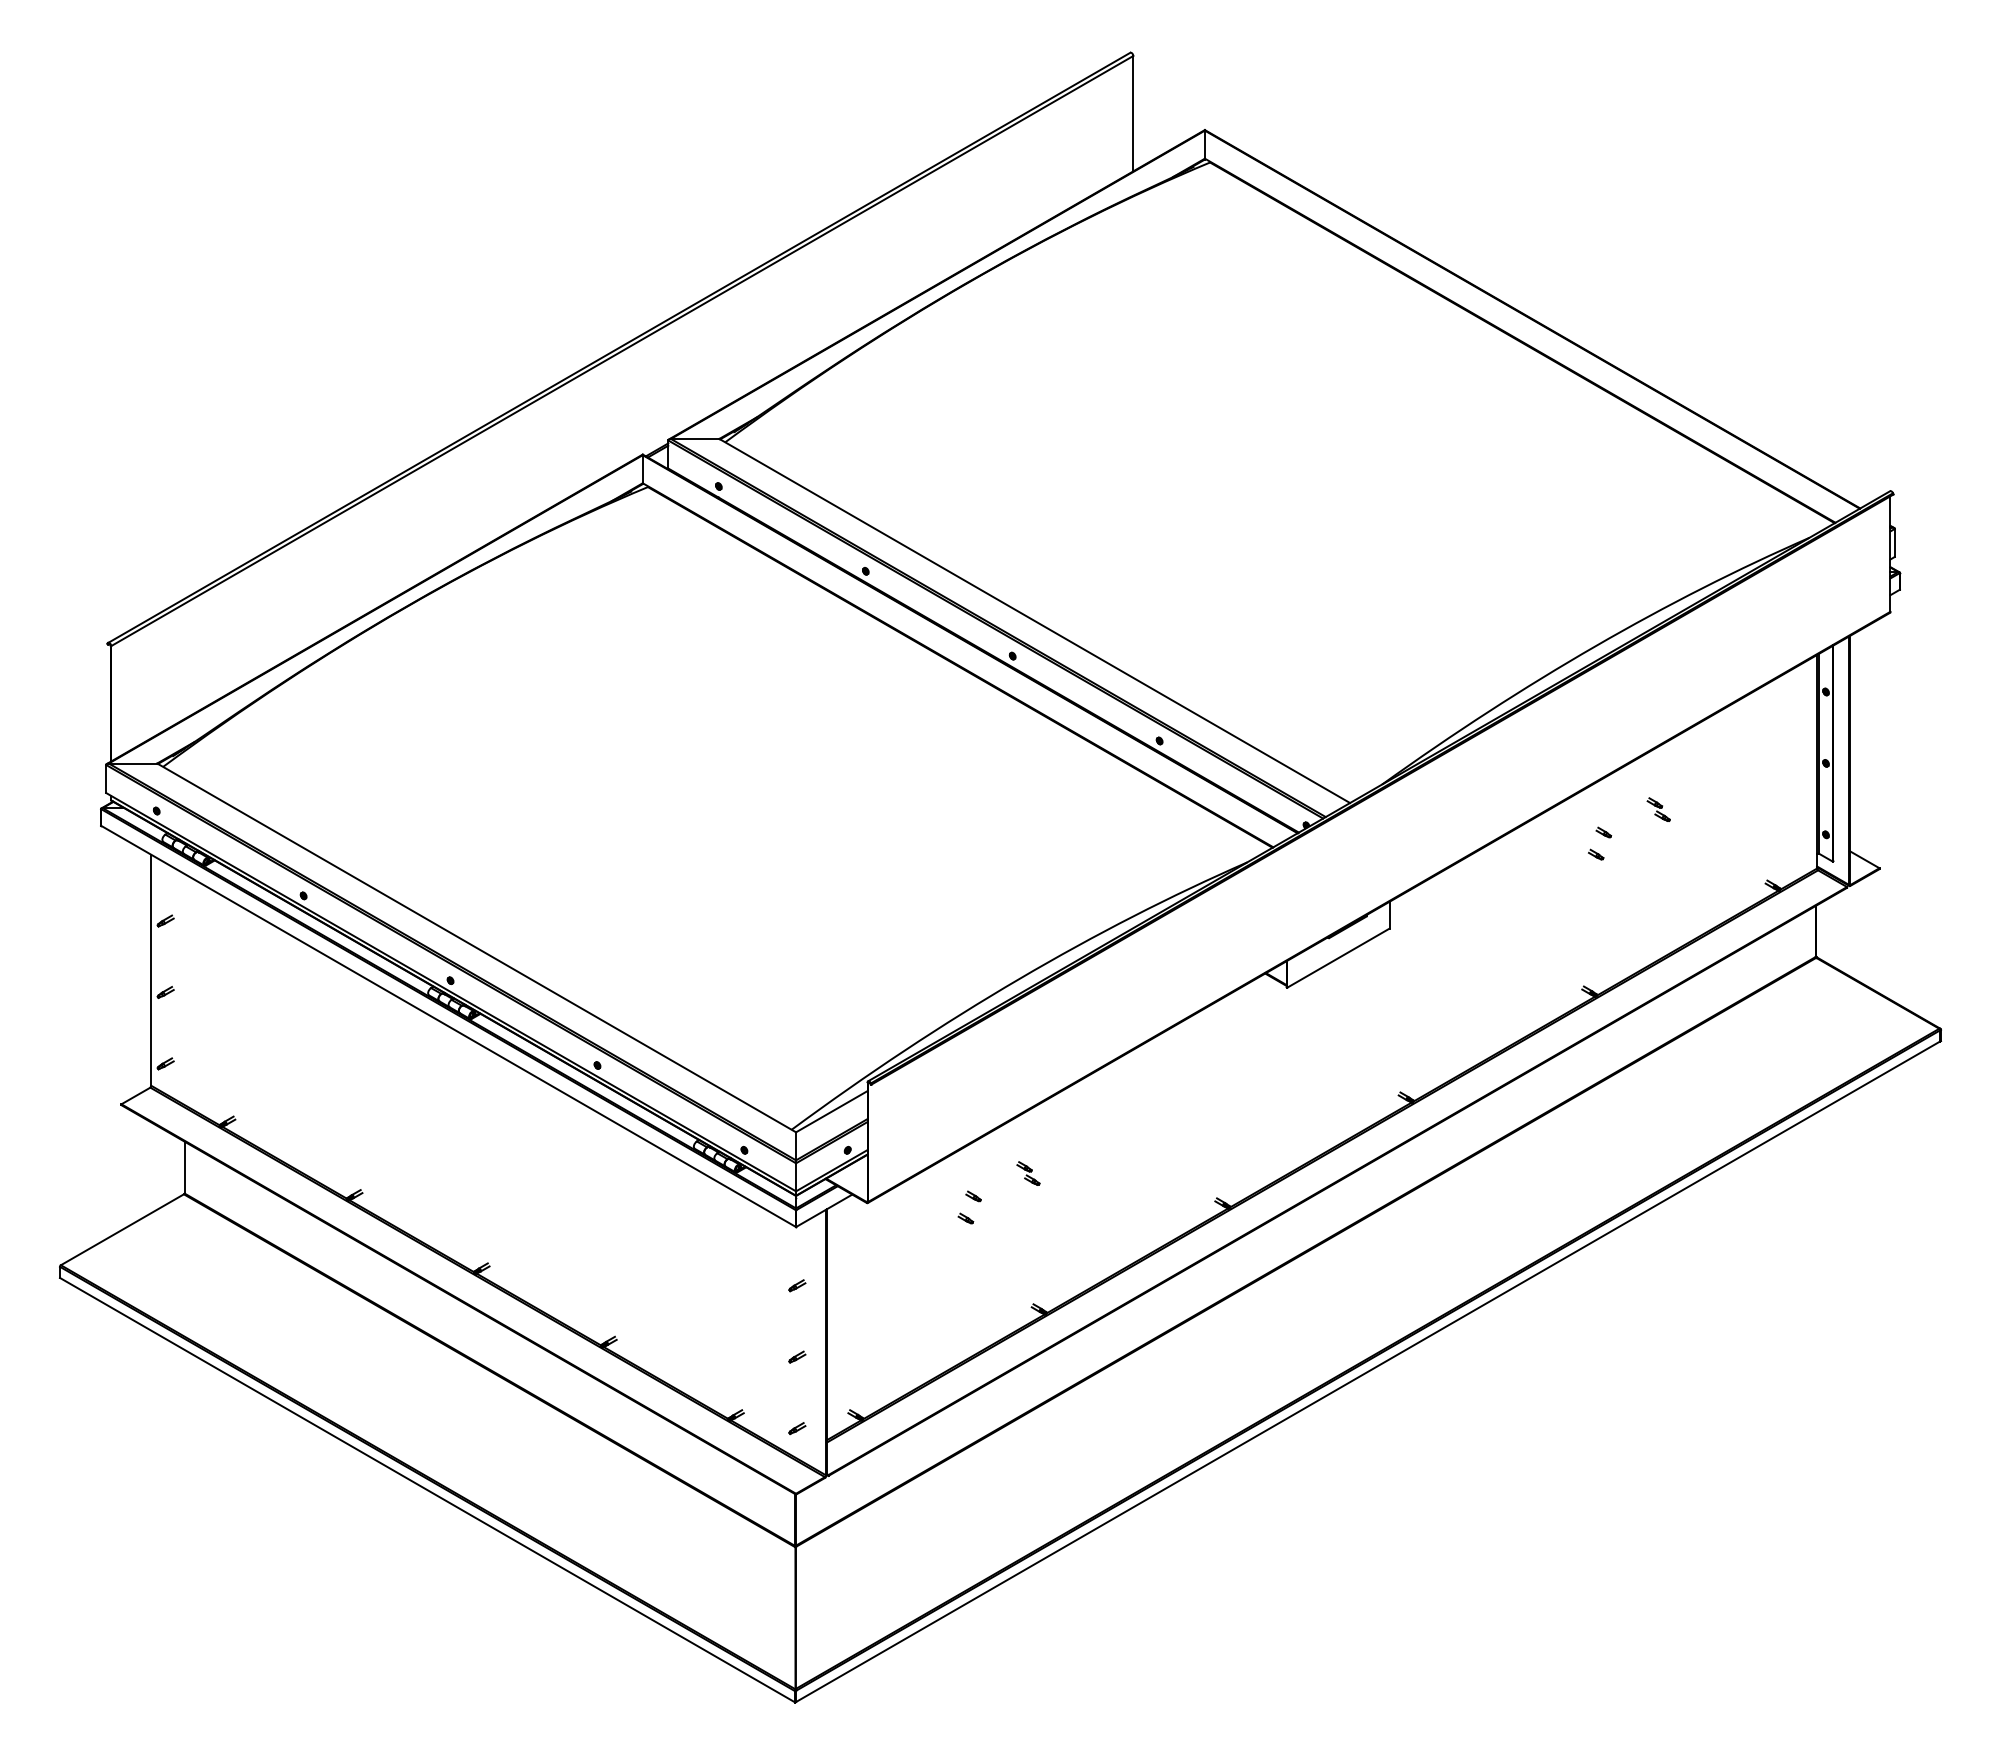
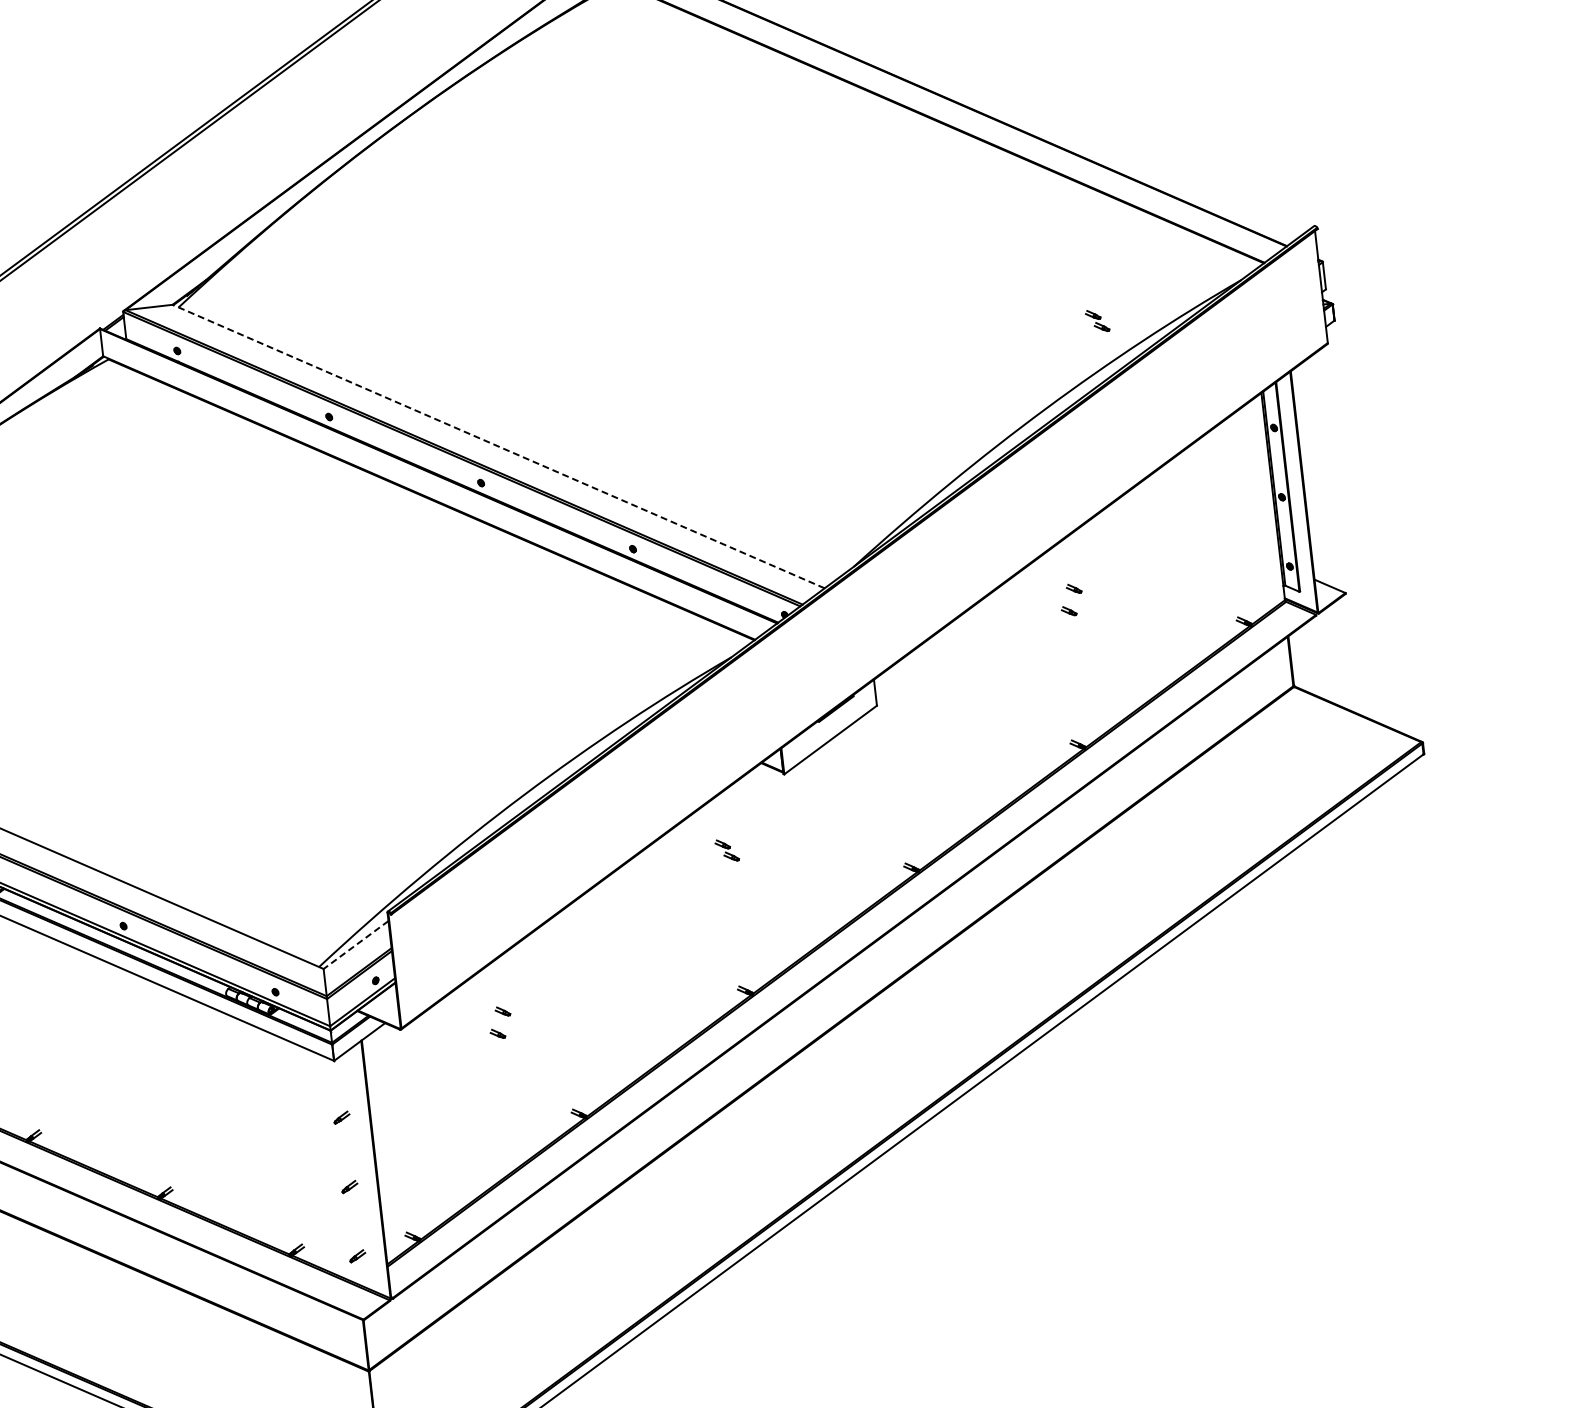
line: (1034, 620) -> (498, 446), solid -> dashed
part: (1658, 809) -> (1097, 320), moved
line: (831, 1111) -> (355, 944), solid -> dashed
part: (1028, 1173) -> (727, 850), moved

